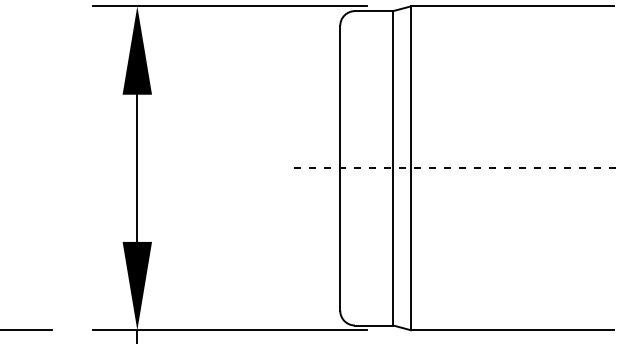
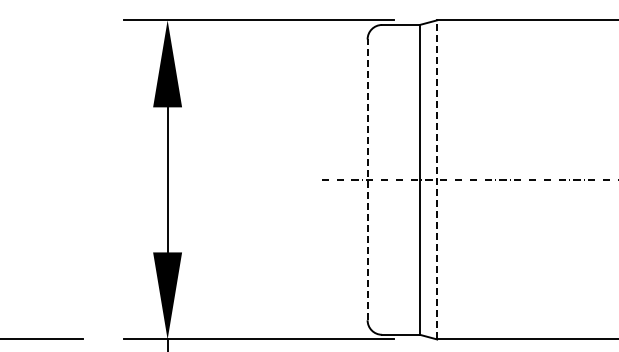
line: (340, 167) -> (367, 179), solid -> dashed
line: (411, 167) -> (437, 179), solid -> dashed

